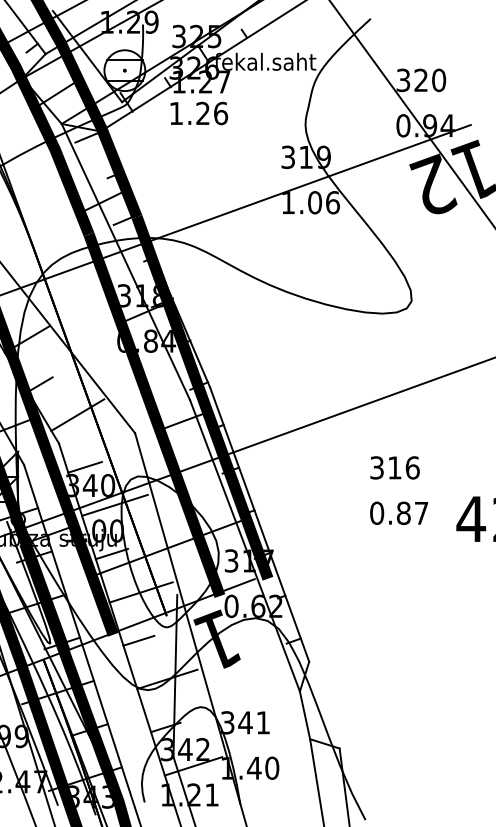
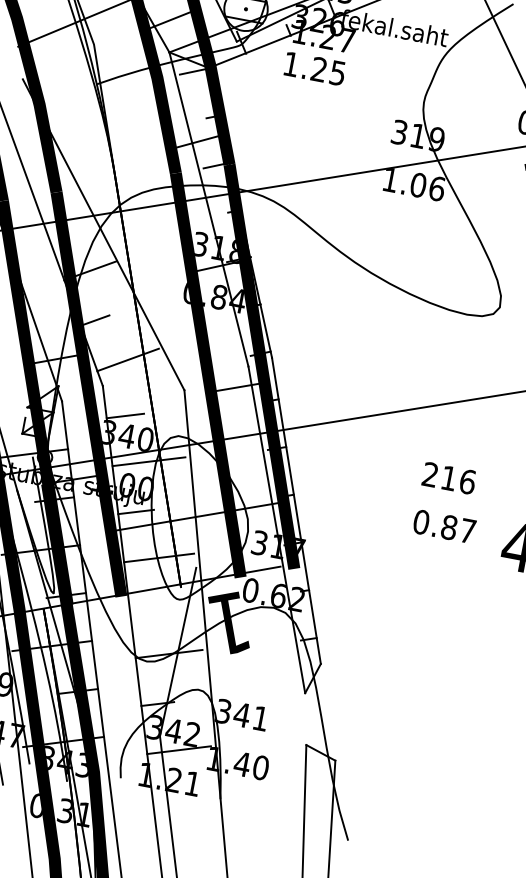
text: (221, 113) -> (338, 73), 1.26 -> 1.25
text: (376, 467) -> (429, 474), 316 -> 216
line: (138, 640) -> (146, 607), removed
line: (304, 715) -> (305, 719), removed

